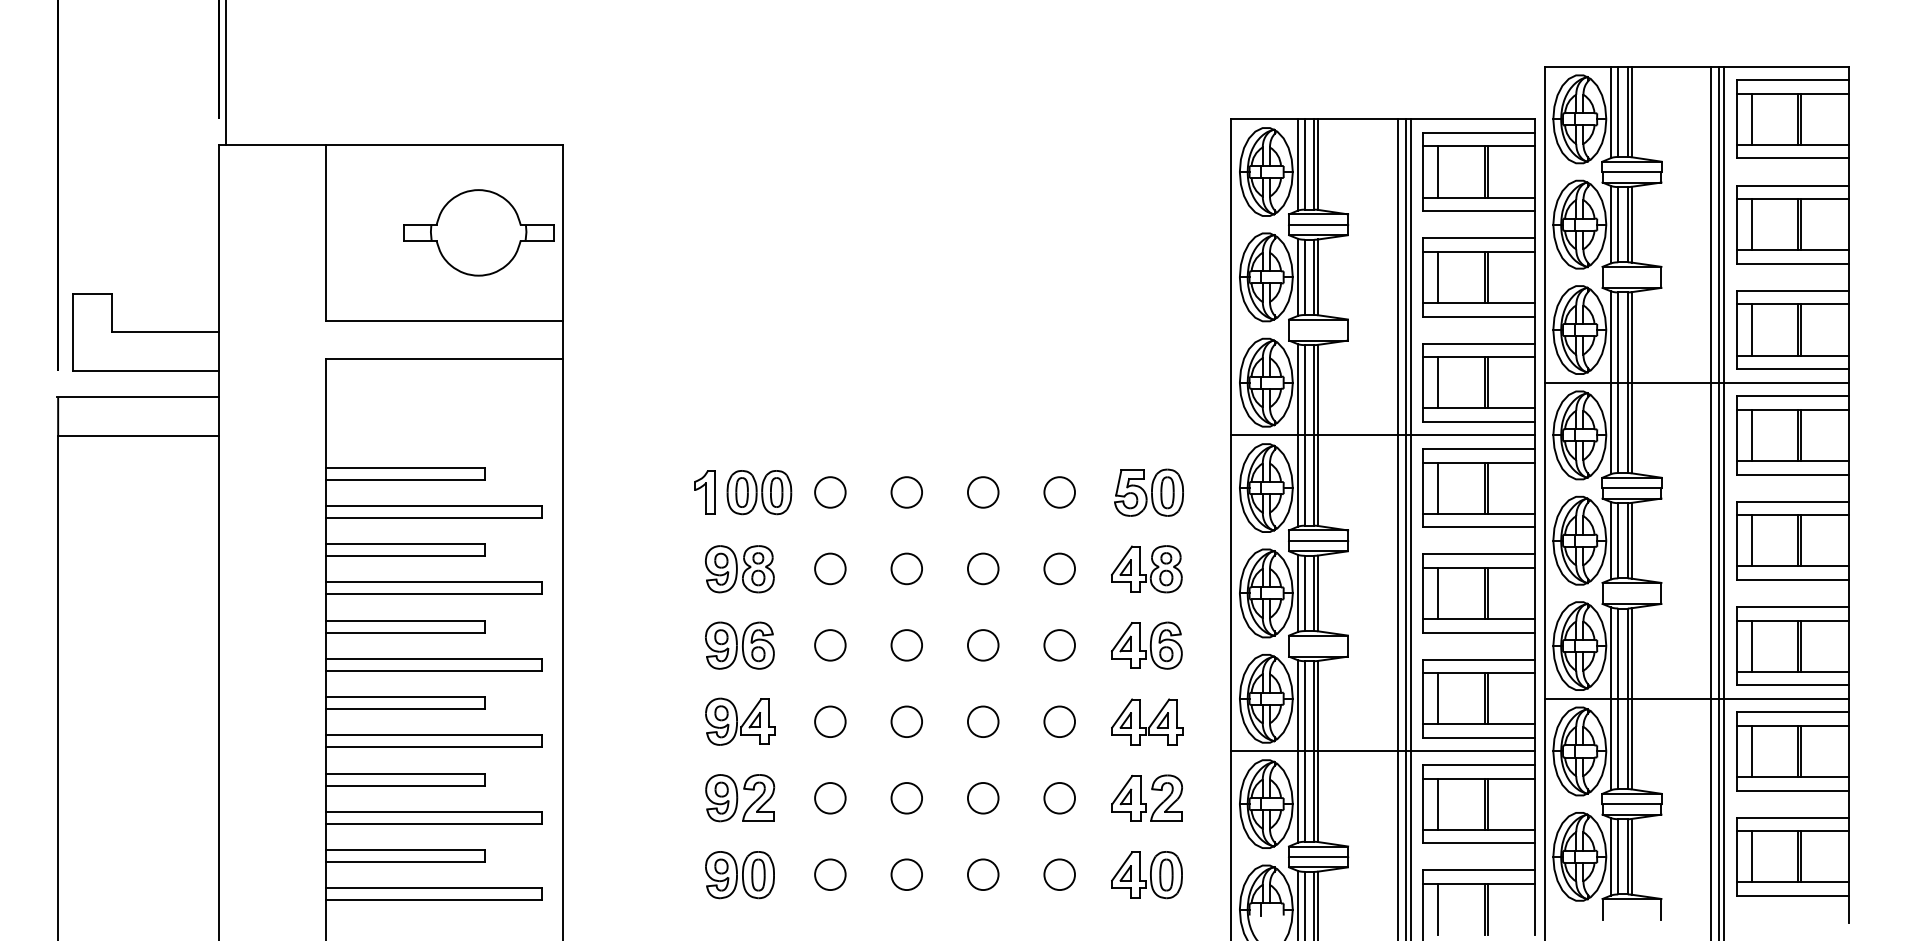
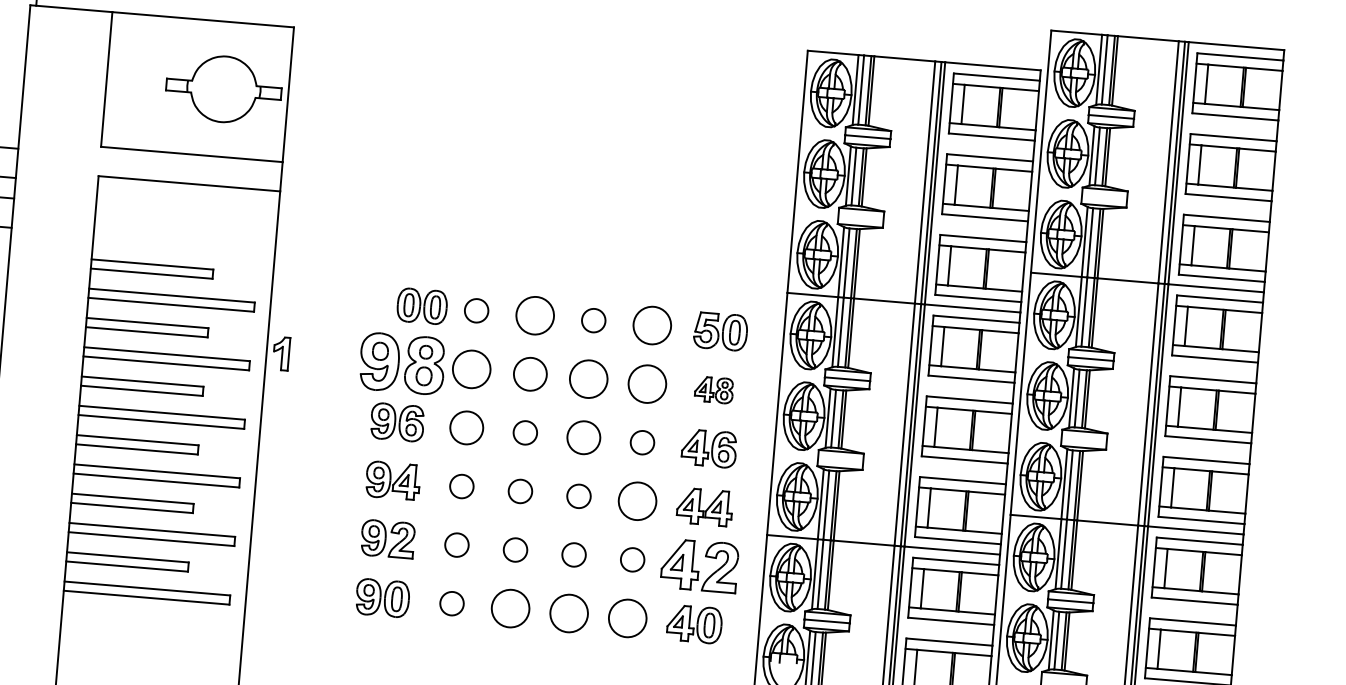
part: (704, 492) -> (281, 353), moved
circle: (906, 492) -> (534, 315), size x1.6
circle: (1059, 492) -> (652, 325), size x1.6
circle: (830, 568) -> (471, 369), size x1.6
circle: (906, 568) -> (530, 373), size x1.4
circle: (983, 568) -> (589, 378), size x1.6
circle: (1059, 568) -> (647, 383), size x1.6
part: (739, 569) -> (402, 364), size x1.6
part: (1146, 569) -> (713, 390), size x0.7
circle: (830, 645) -> (466, 428), size x1.4
circle: (983, 645) -> (584, 437), size x1.4
circle: (1059, 721) -> (637, 501), size x1.6
part: (1146, 797) -> (699, 564), size x1.4
circle: (906, 874) -> (510, 608), size x1.6
circle: (982, 874) -> (568, 613), size x1.6
circle: (1059, 874) -> (627, 618), size x1.6

